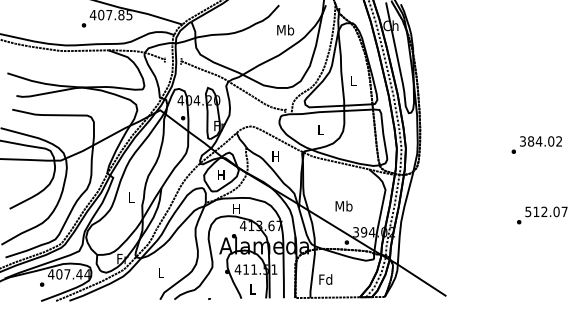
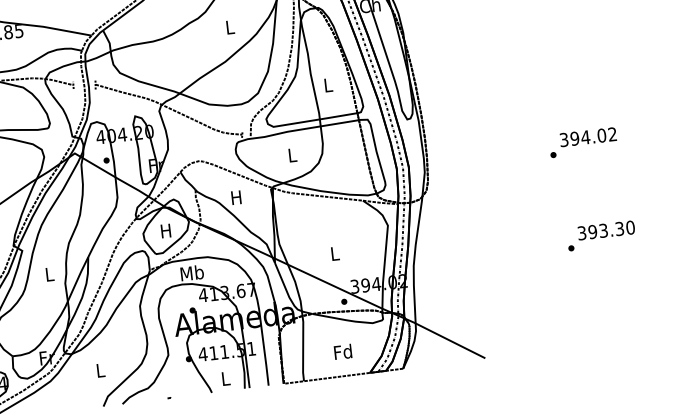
text: (285, 29) -> (229, 26), Mb -> L
text: (530, 141) -> (574, 138), 384.02 -> 394.02
text: (343, 205) -> (334, 252), Mb -> L
text: (236, 208) -> (191, 273), H -> Mb
text: (546, 211) -> (606, 229), 512.07 -> 393.30
text: (325, 279) -> (342, 351), moved

